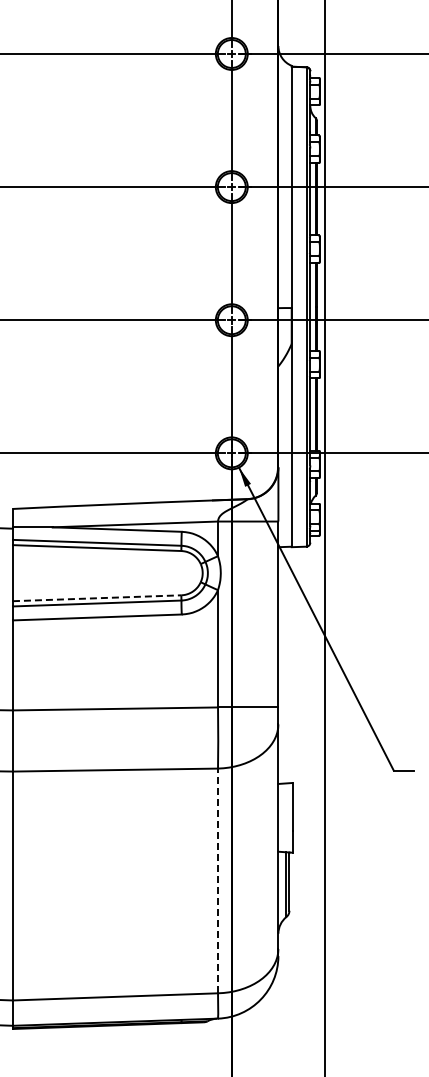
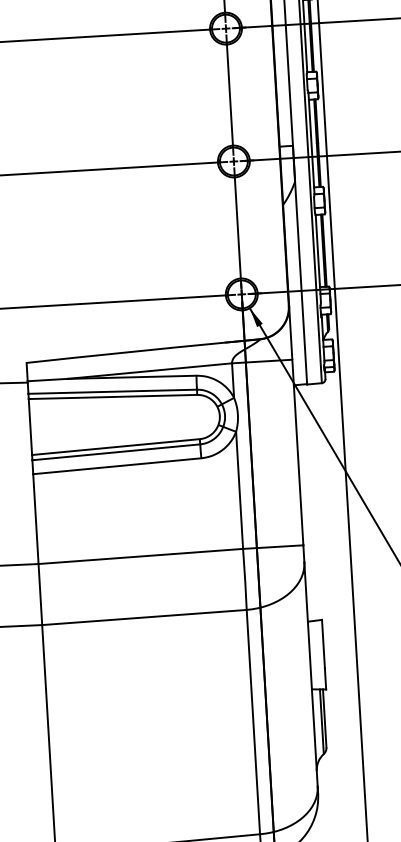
line: (97, 598) -> (116, 447), dashed -> solid
line: (218, 880) -> (253, 721), dashed -> solid

